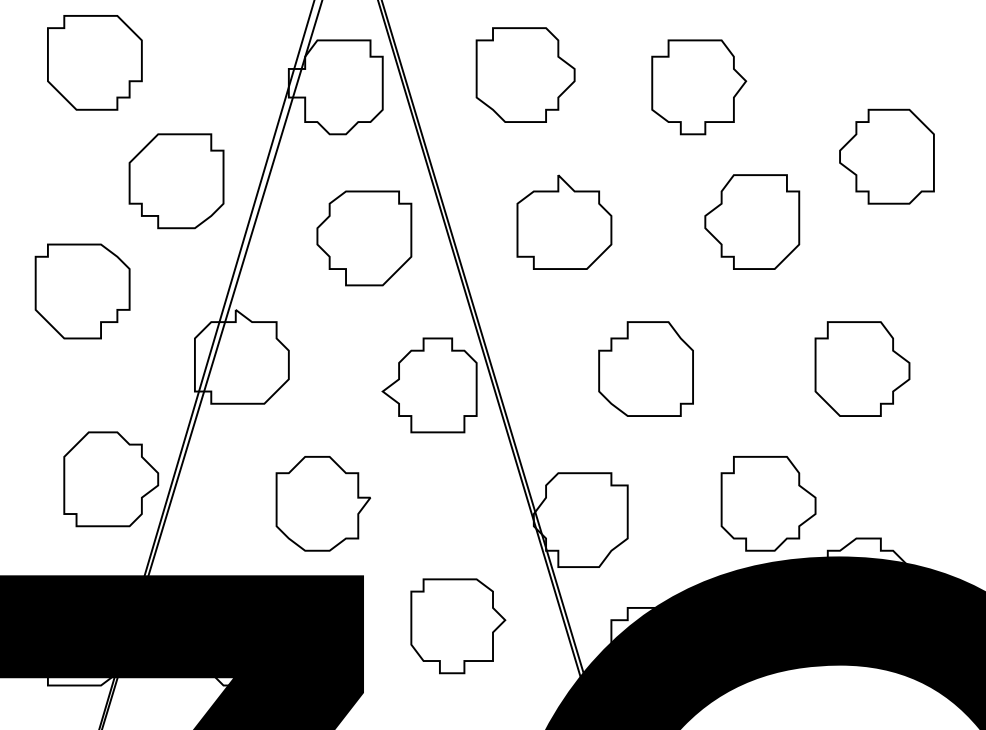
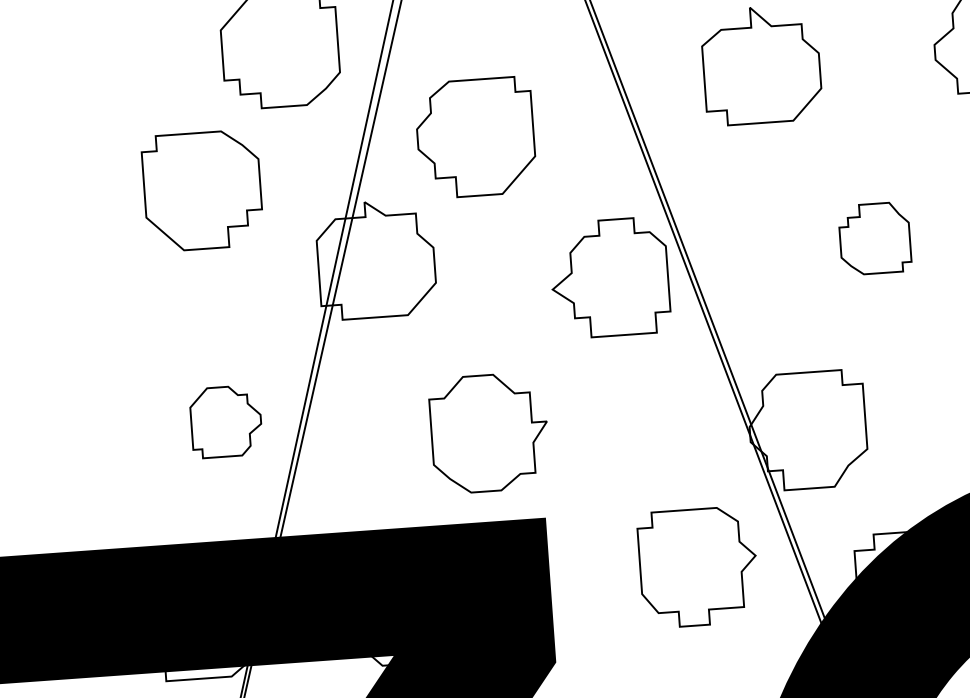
part: (364, 238) -> (475, 137), moved
part: (82, 291) -> (202, 190), moved
part: (645, 368) -> (874, 238), size x0.6
part: (111, 479) -> (226, 421), size x0.6
part: (458, 626) -> (698, 567), moved

